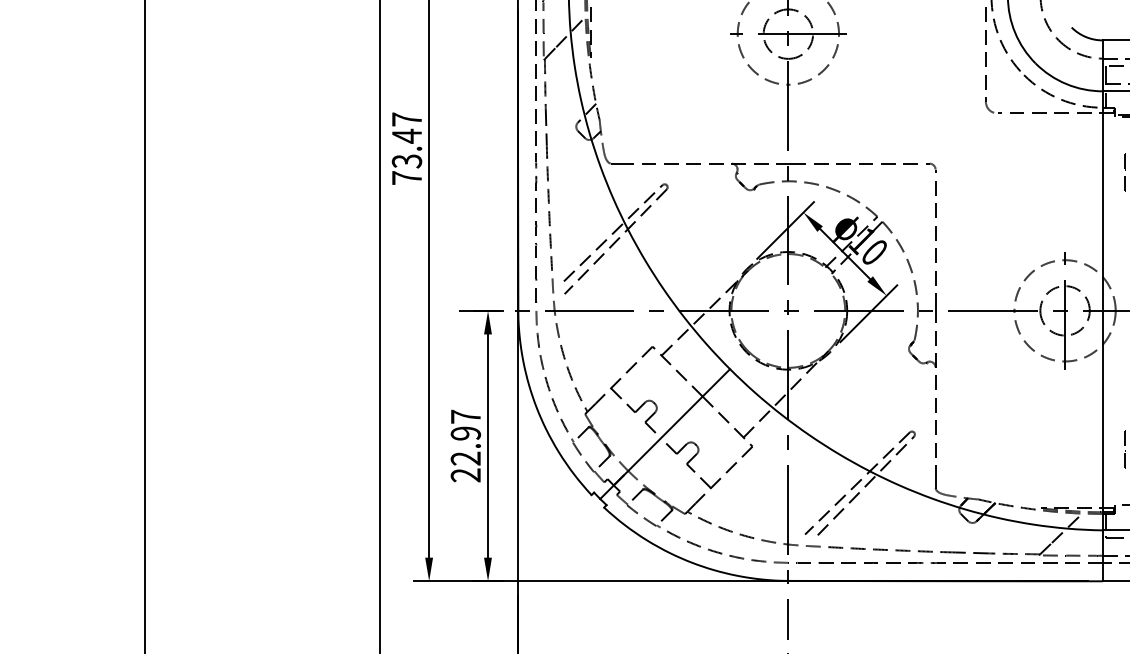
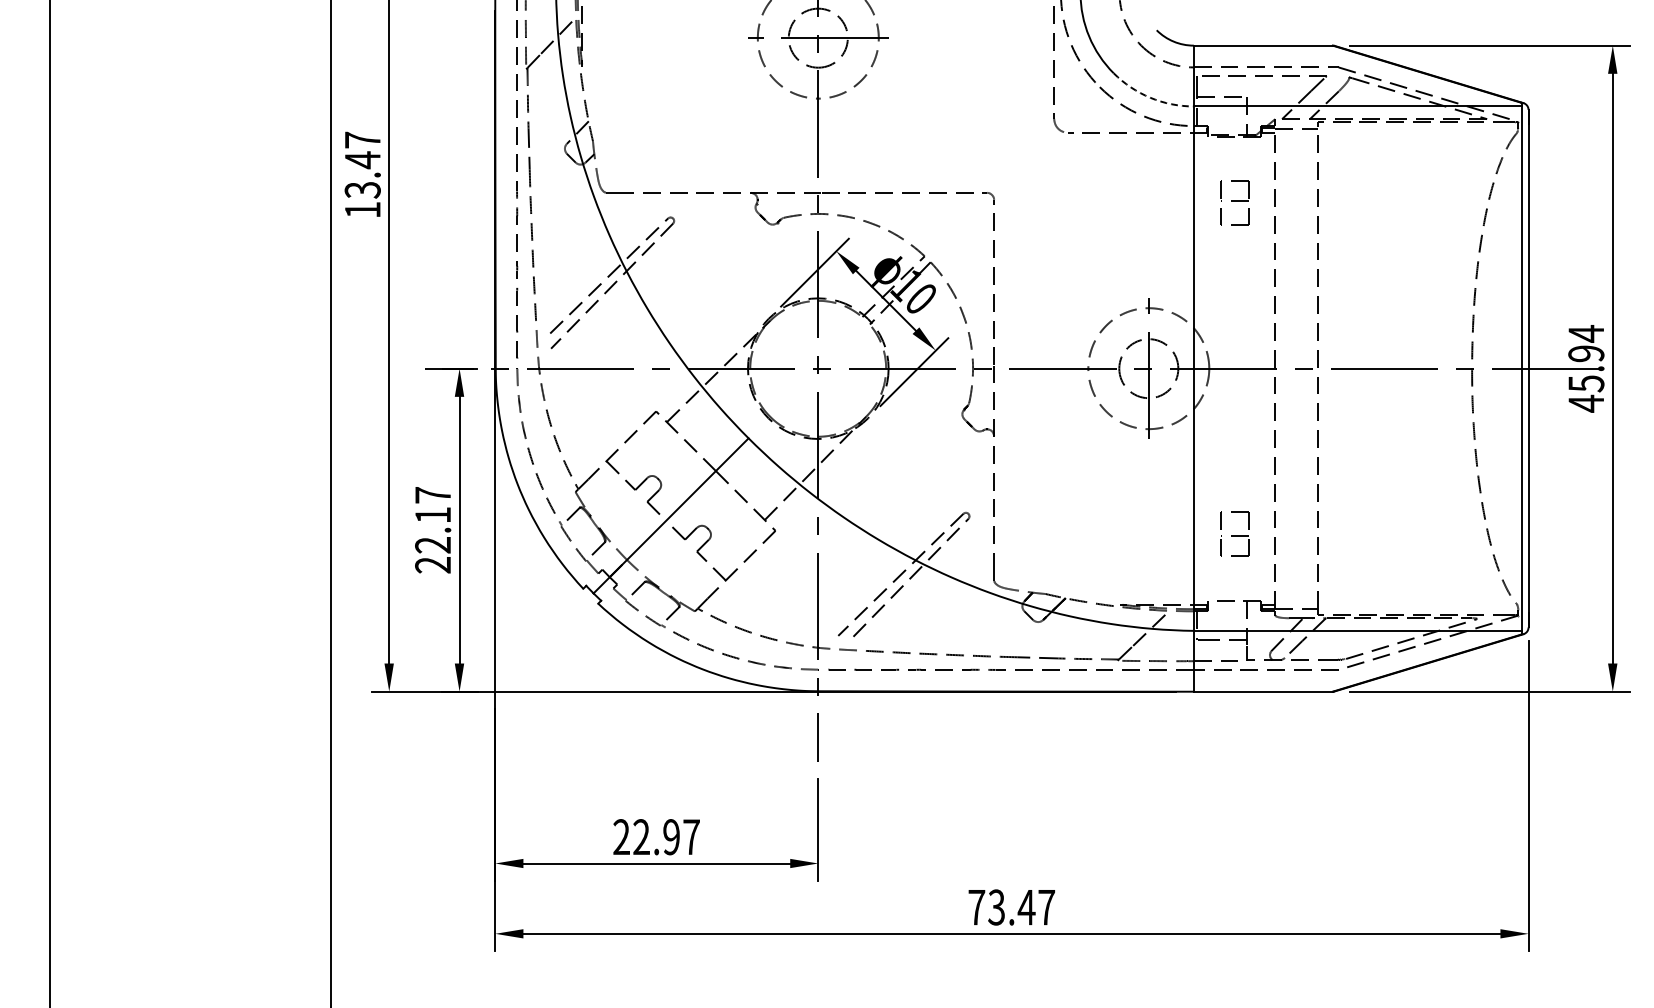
arc: (1066, 83) -> (1150, 97), solid -> dashed
text: (406, 177) -> (362, 209), 73.47 -> 13.47
text: (466, 433) -> (433, 515), 22.97 -> 22.17

